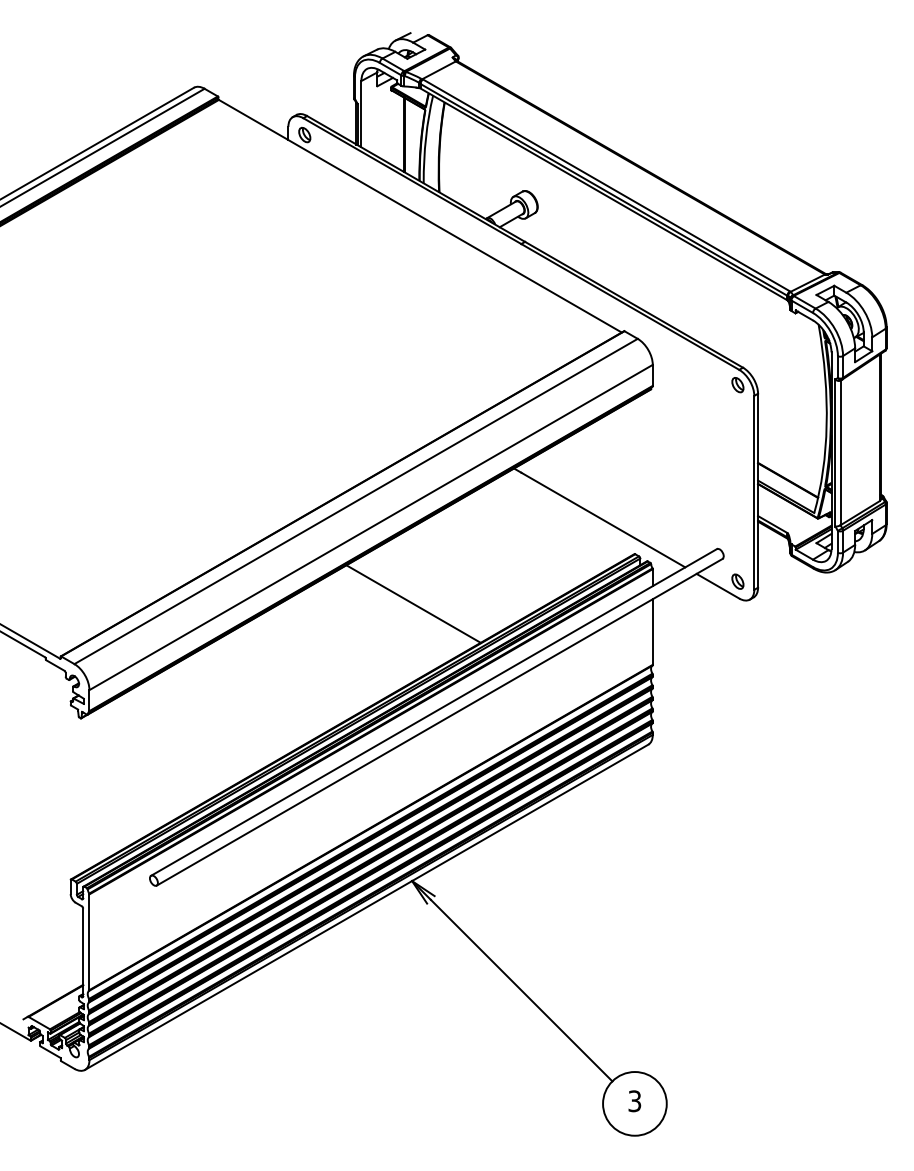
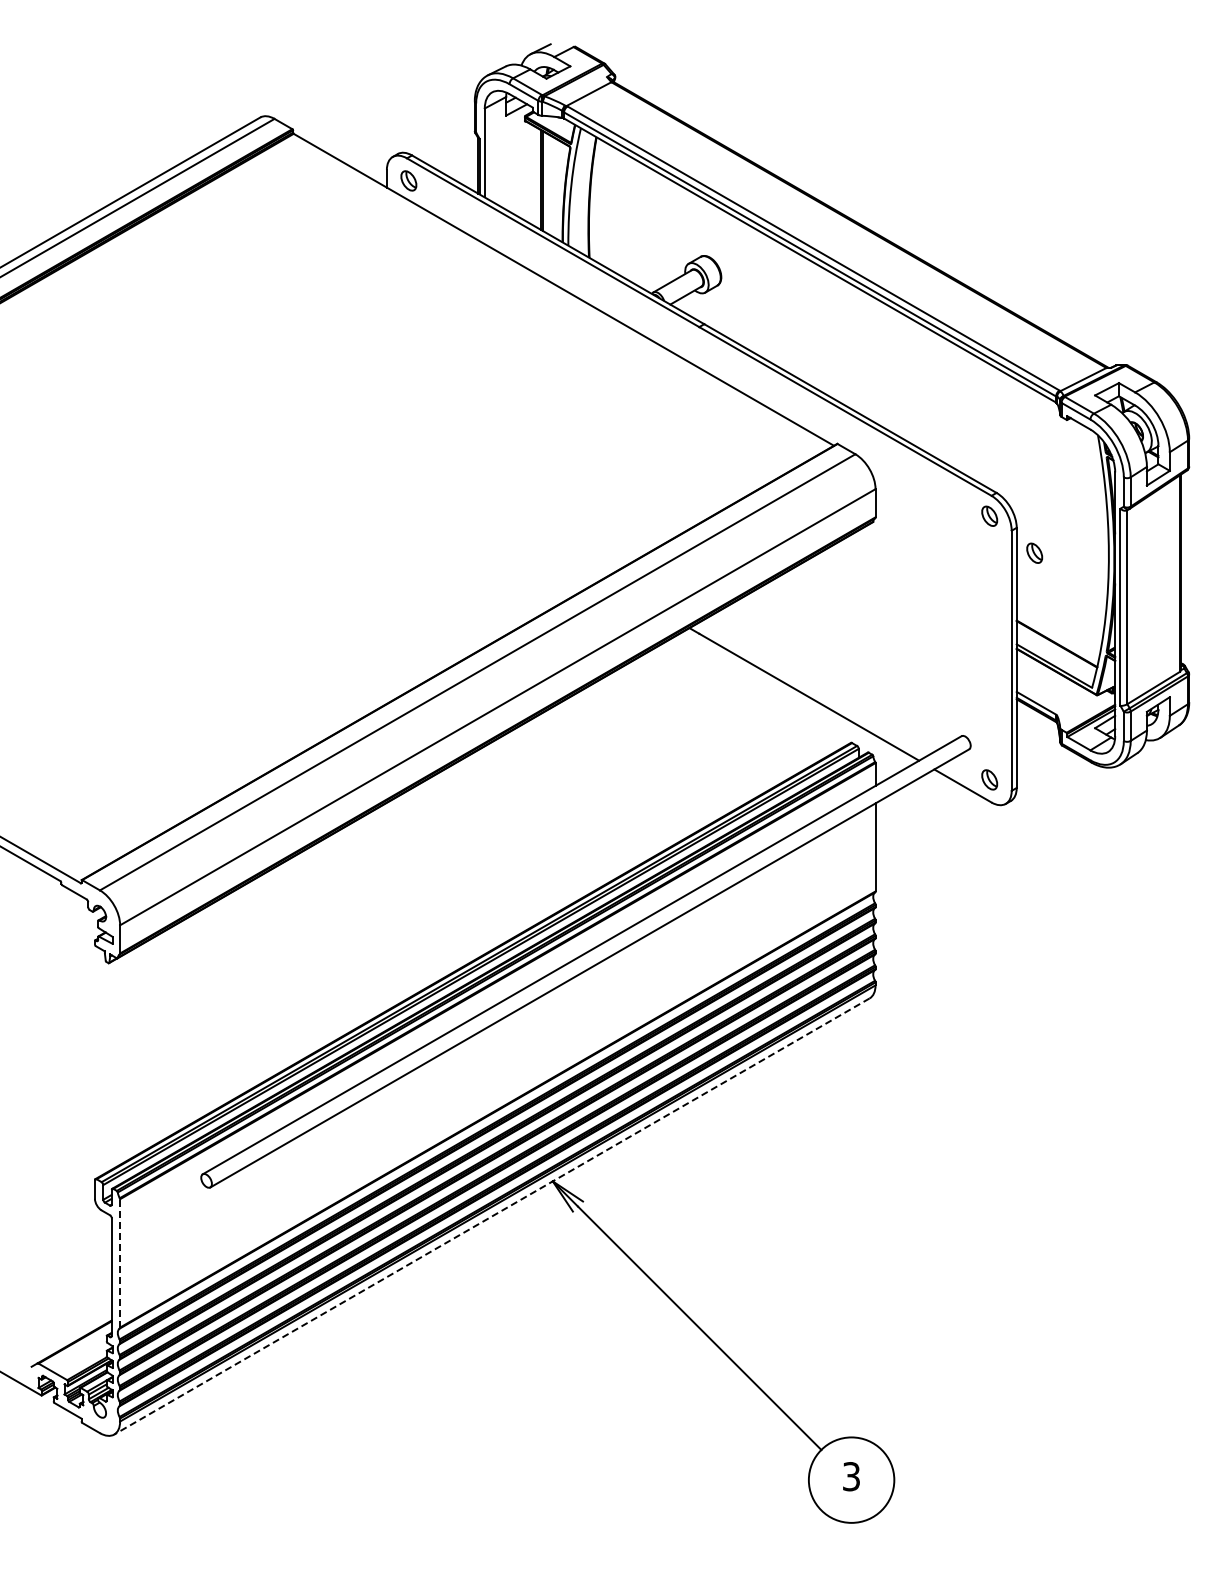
part: (771, 412) -> (1034, 552), added
line: (413, 603) -> (554, 809), removed
line: (366, 907) -> (491, 1216), solid -> dashed
line: (89, 941) -> (120, 1262), solid -> dashed

